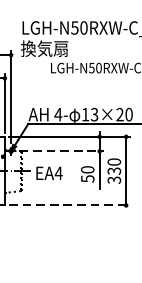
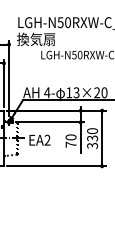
line: (62, 151) -> (50, 122), dashed -> solid
text: (58, 172) -> (47, 139), EA4 -> EA2
text: (87, 178) -> (70, 144), 50 -> 70
line: (69, 205) -> (56, 166), dashed -> solid

